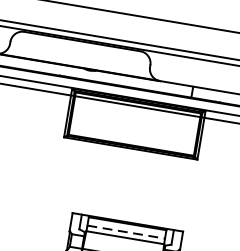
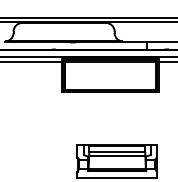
line: (126, 231) -> (117, 151), dashed -> solid

